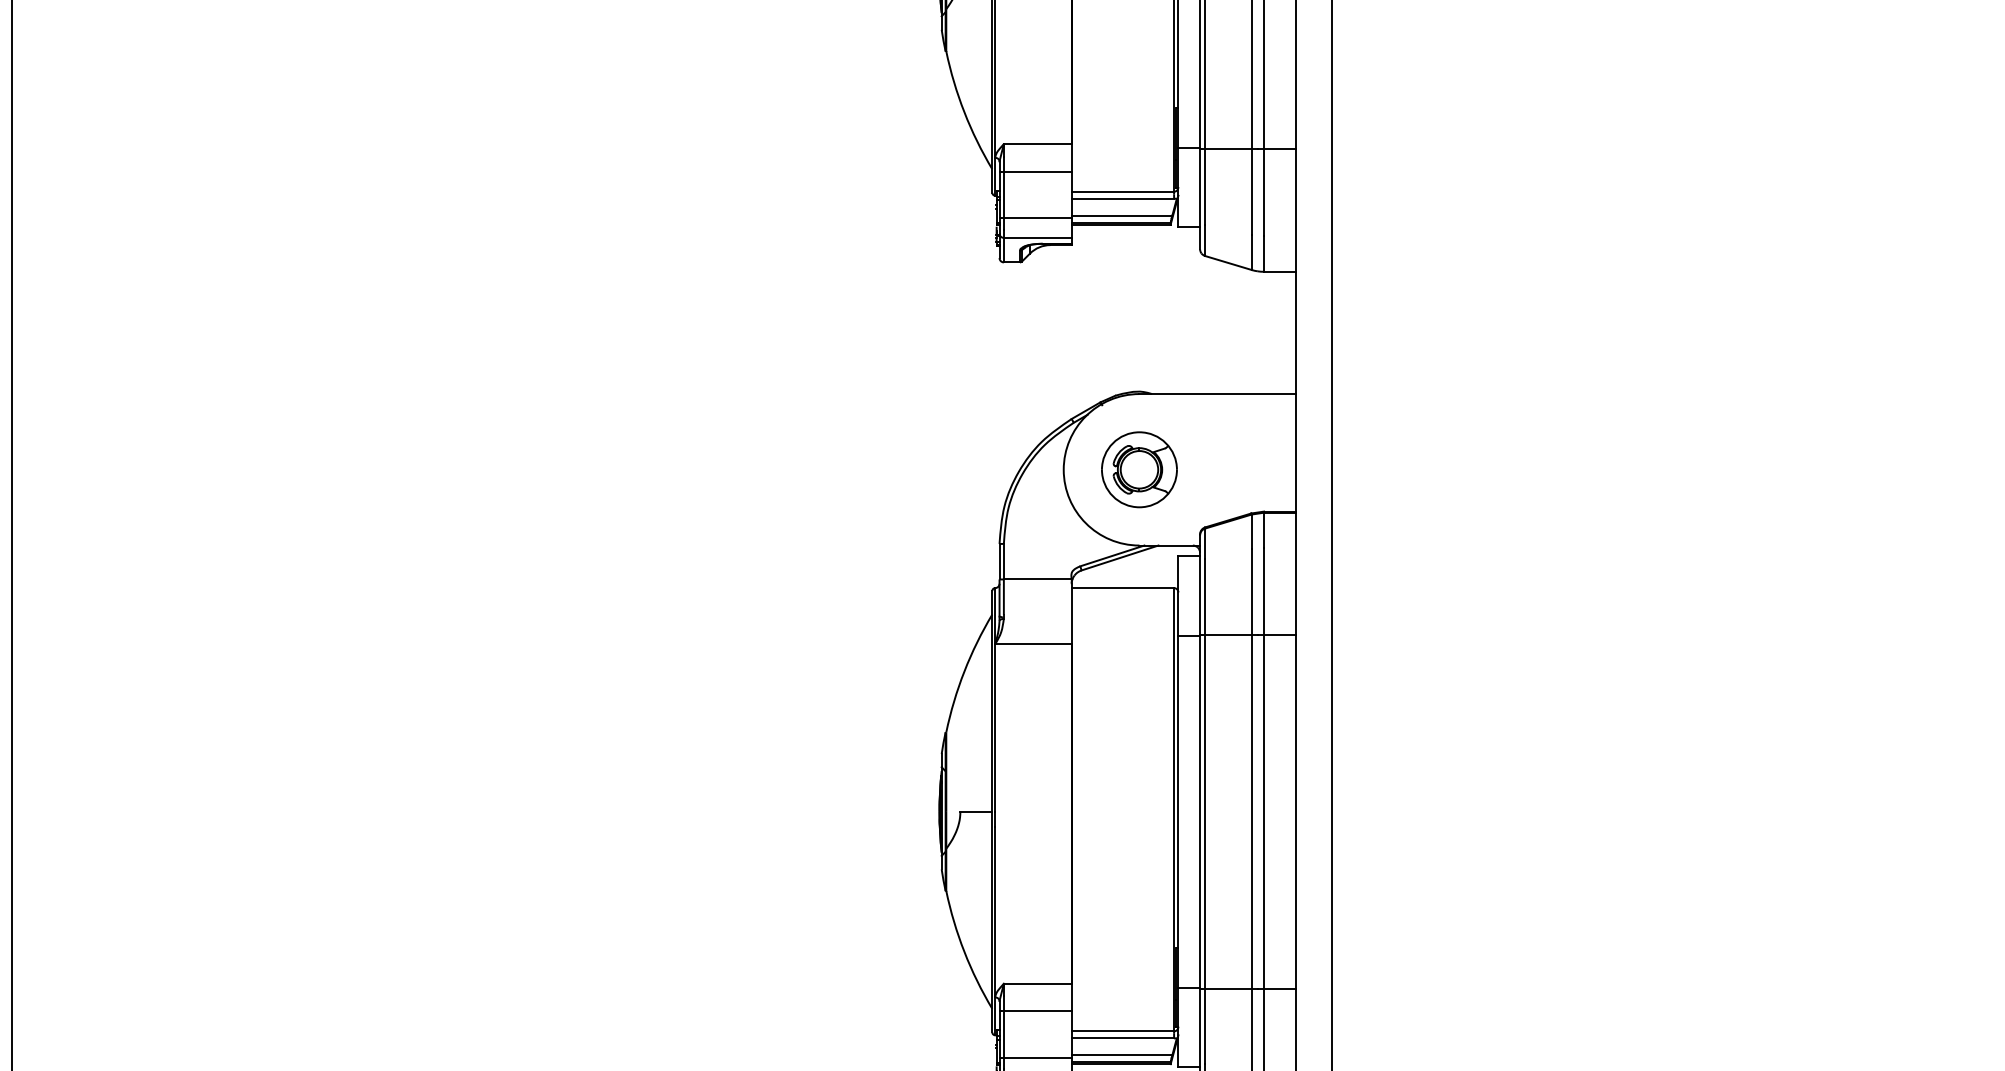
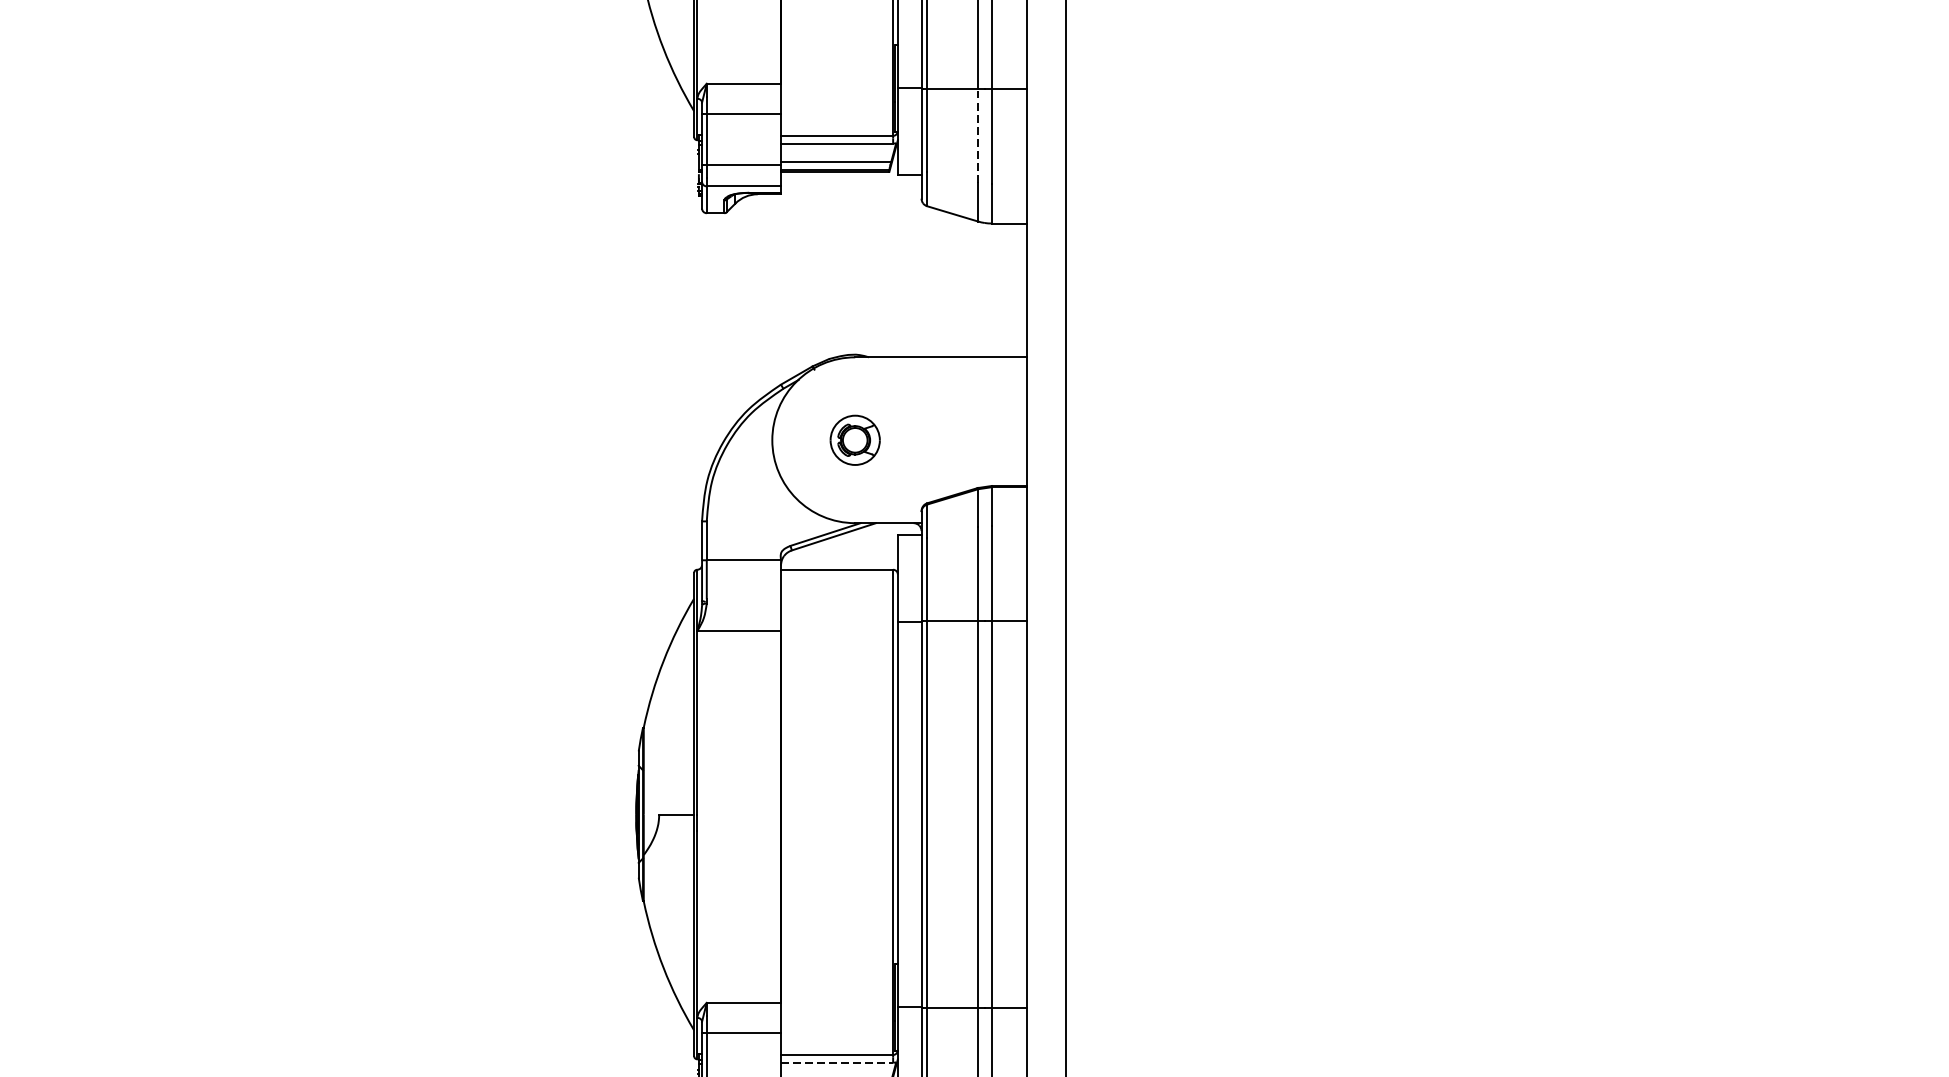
line: (1251, 191) -> (977, 135), solid -> dashed
part: (1139, 469) -> (855, 439), size x0.6
line: (1123, 1038) -> (837, 1062), solid -> dashed

